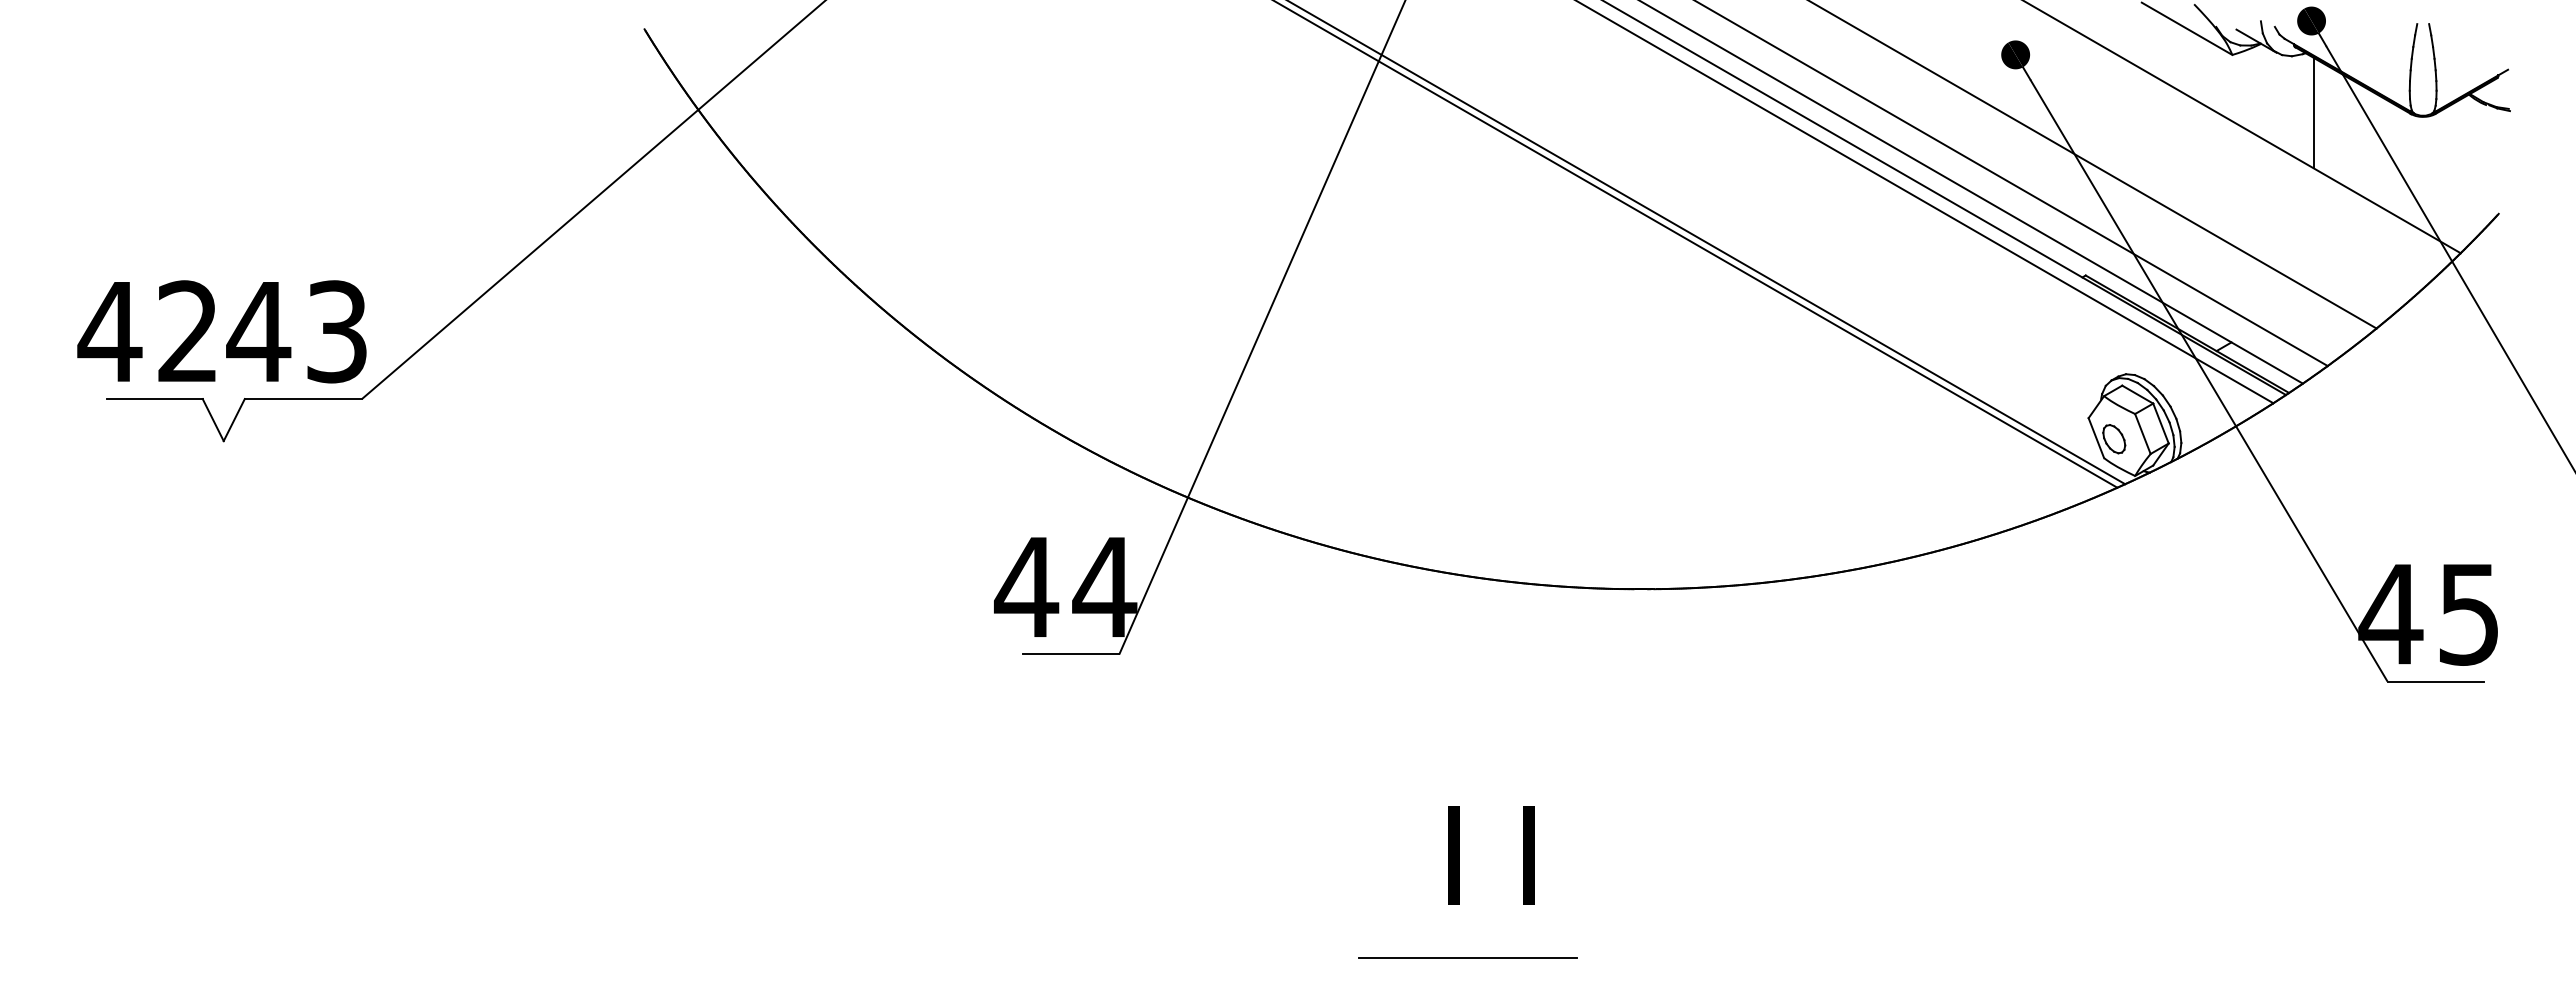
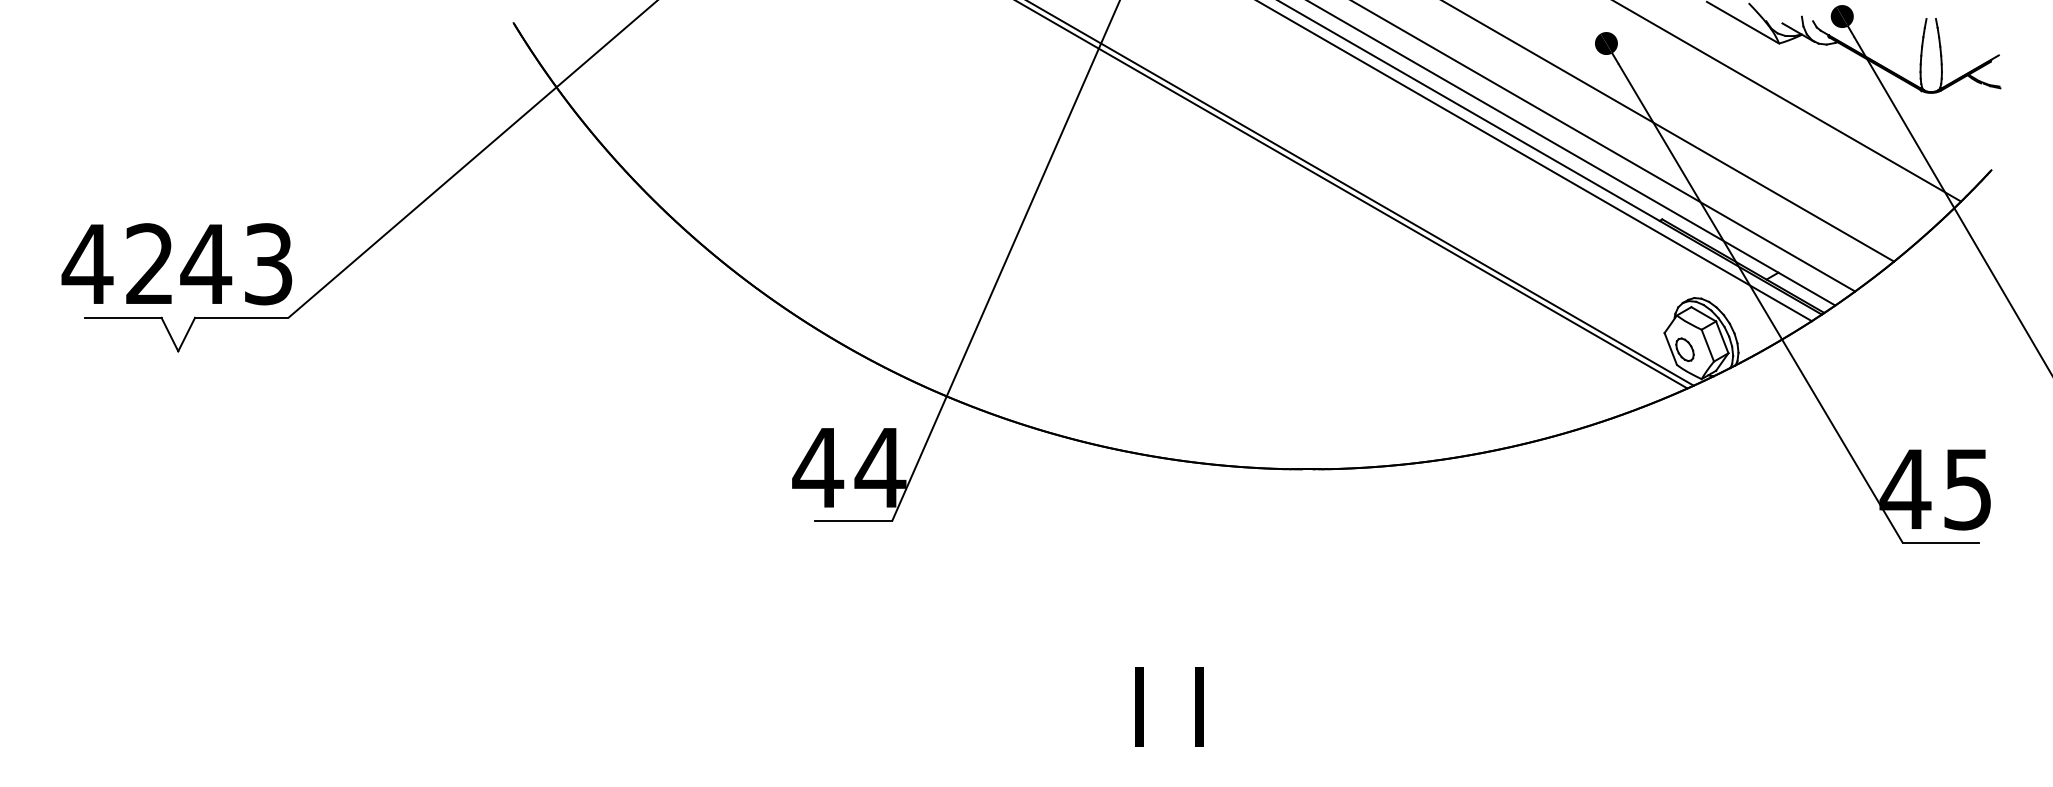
line: (2313, 112) -> (1843, 89), removed
text: (1491, 855) -> (1169, 707), moved
line: (1467, 958) -> (1169, 763), removed

